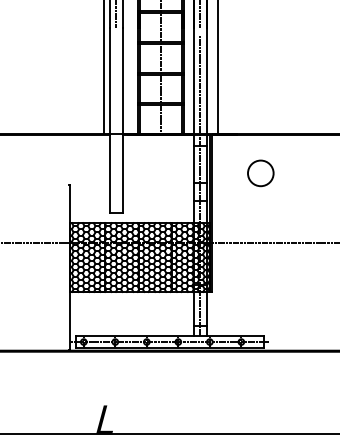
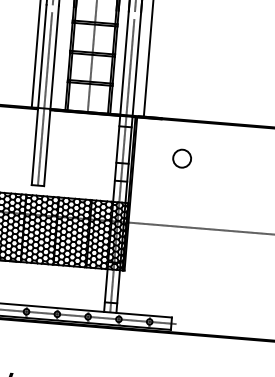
line: (116, 123) -> (45, 98), added
circle: (260, 173) -> (181, 158), size x0.71

